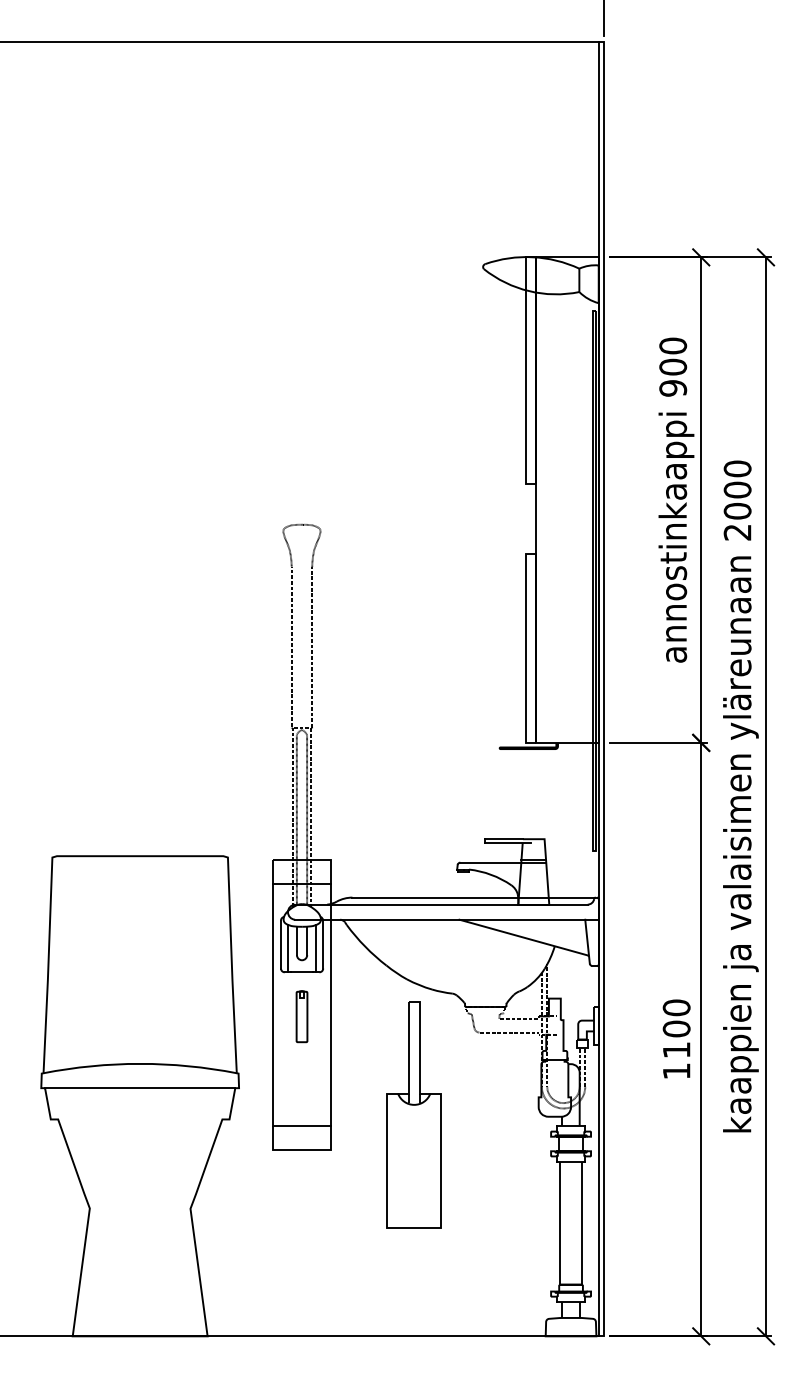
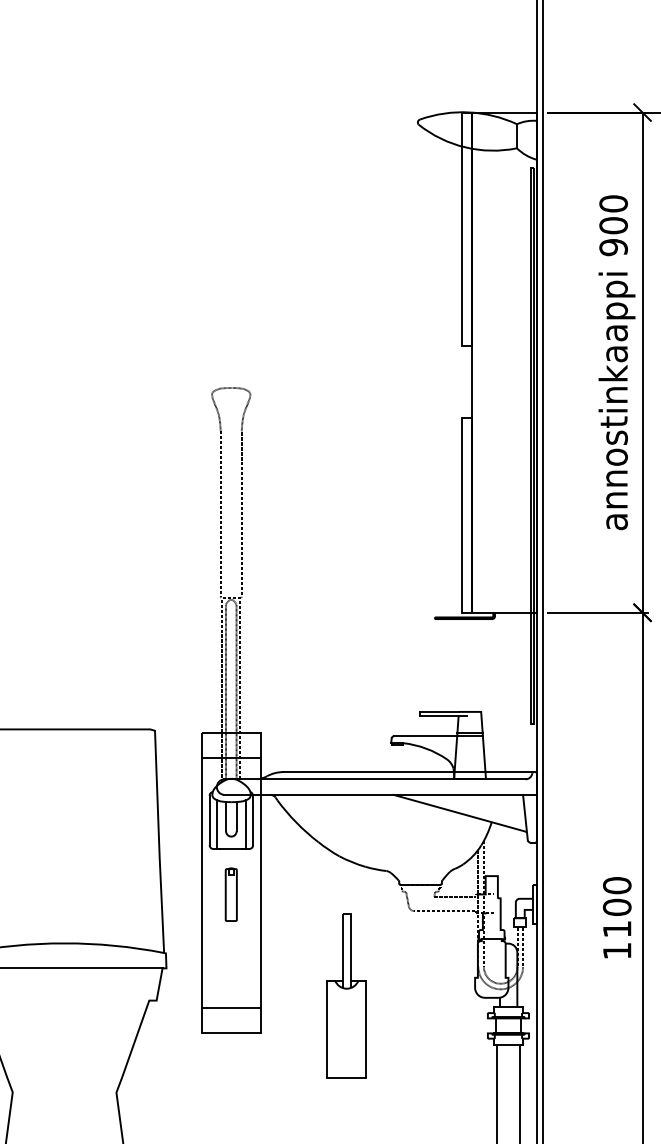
part: (413, 1114) -> (346, 995), size x0.7

